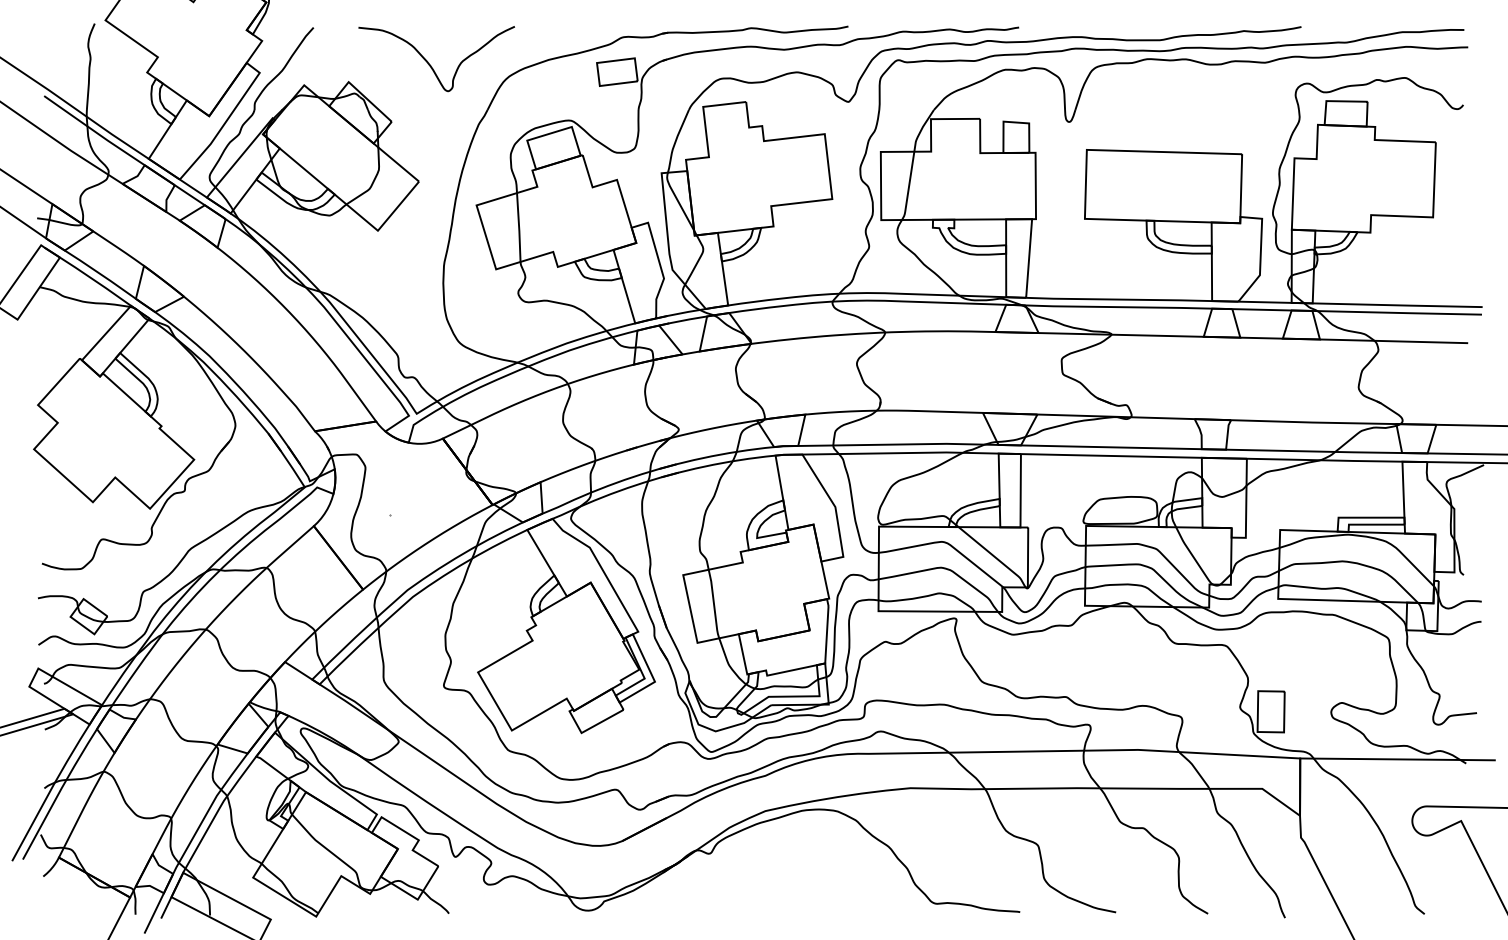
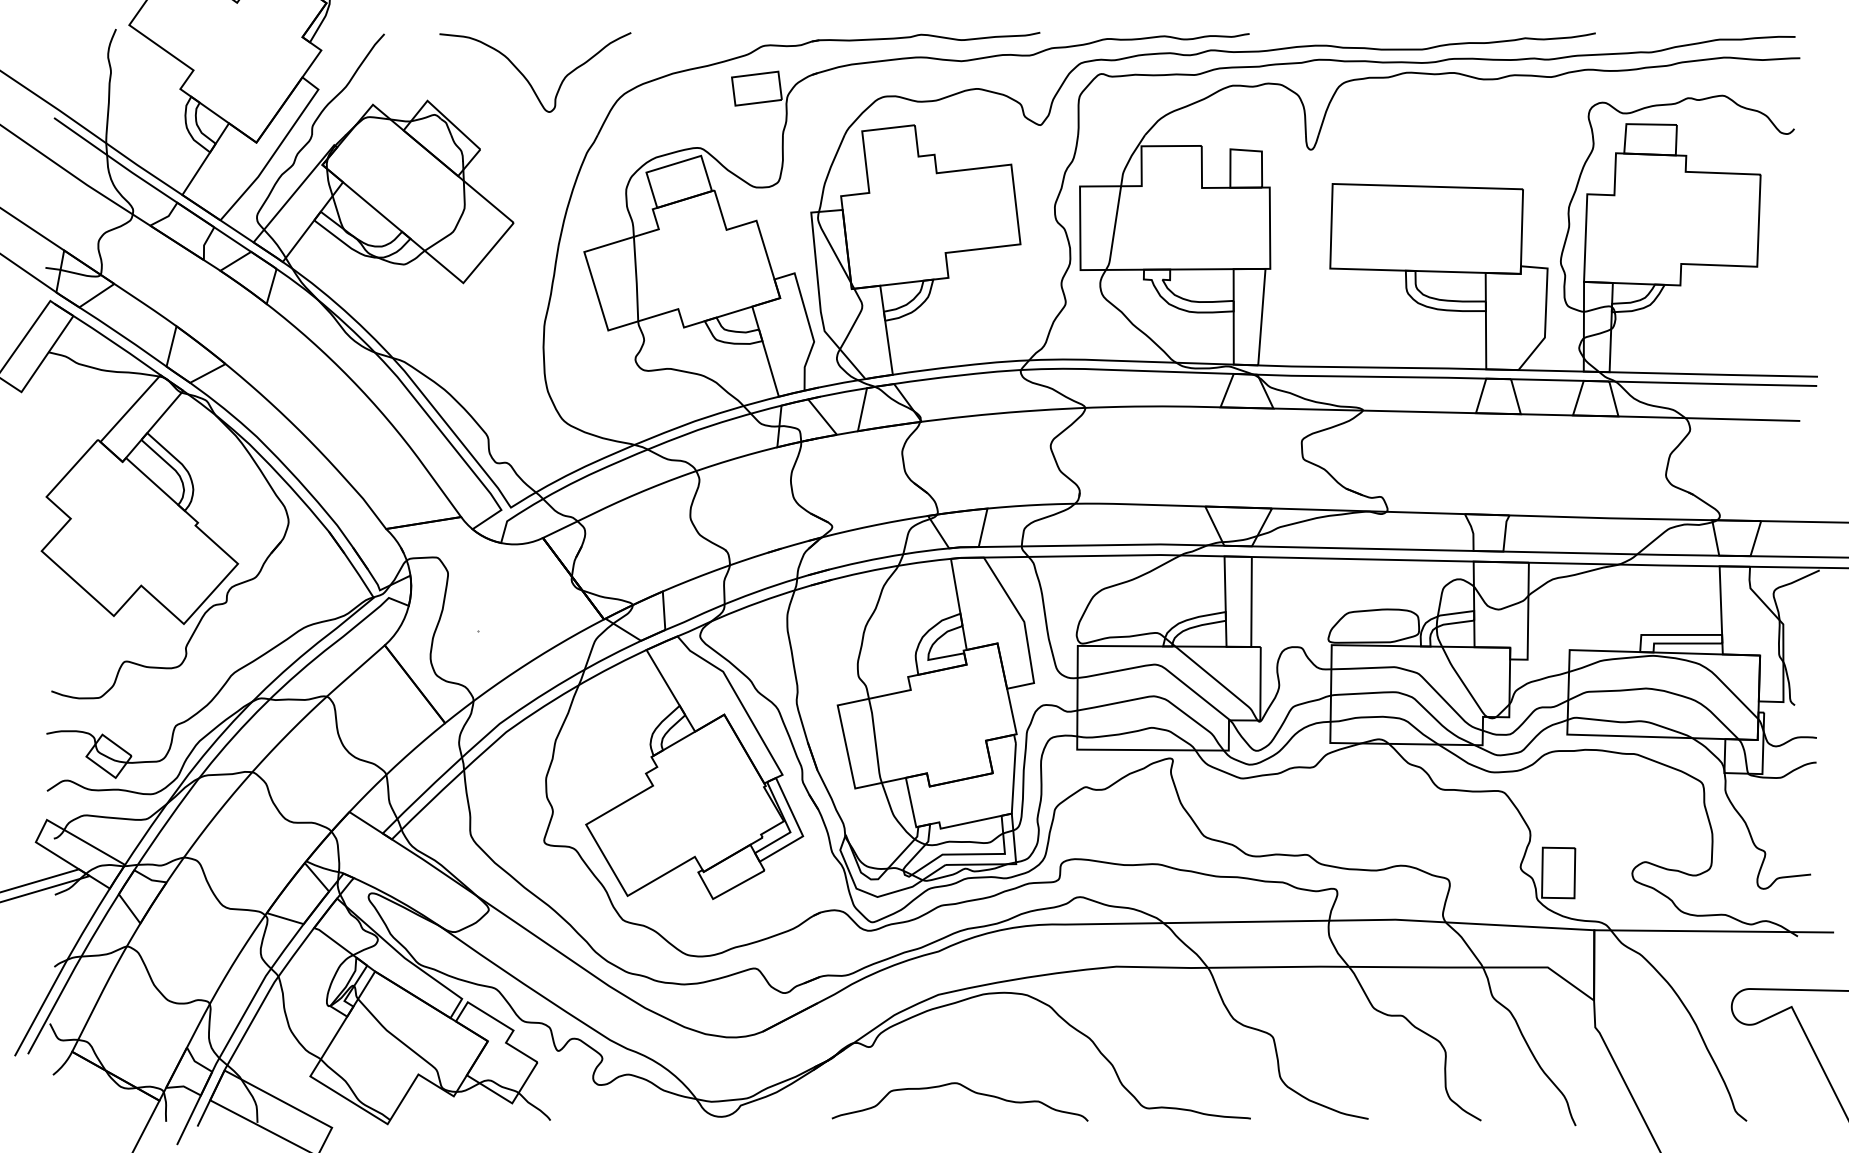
curve: (789, 889) -> (968, 1090), added

